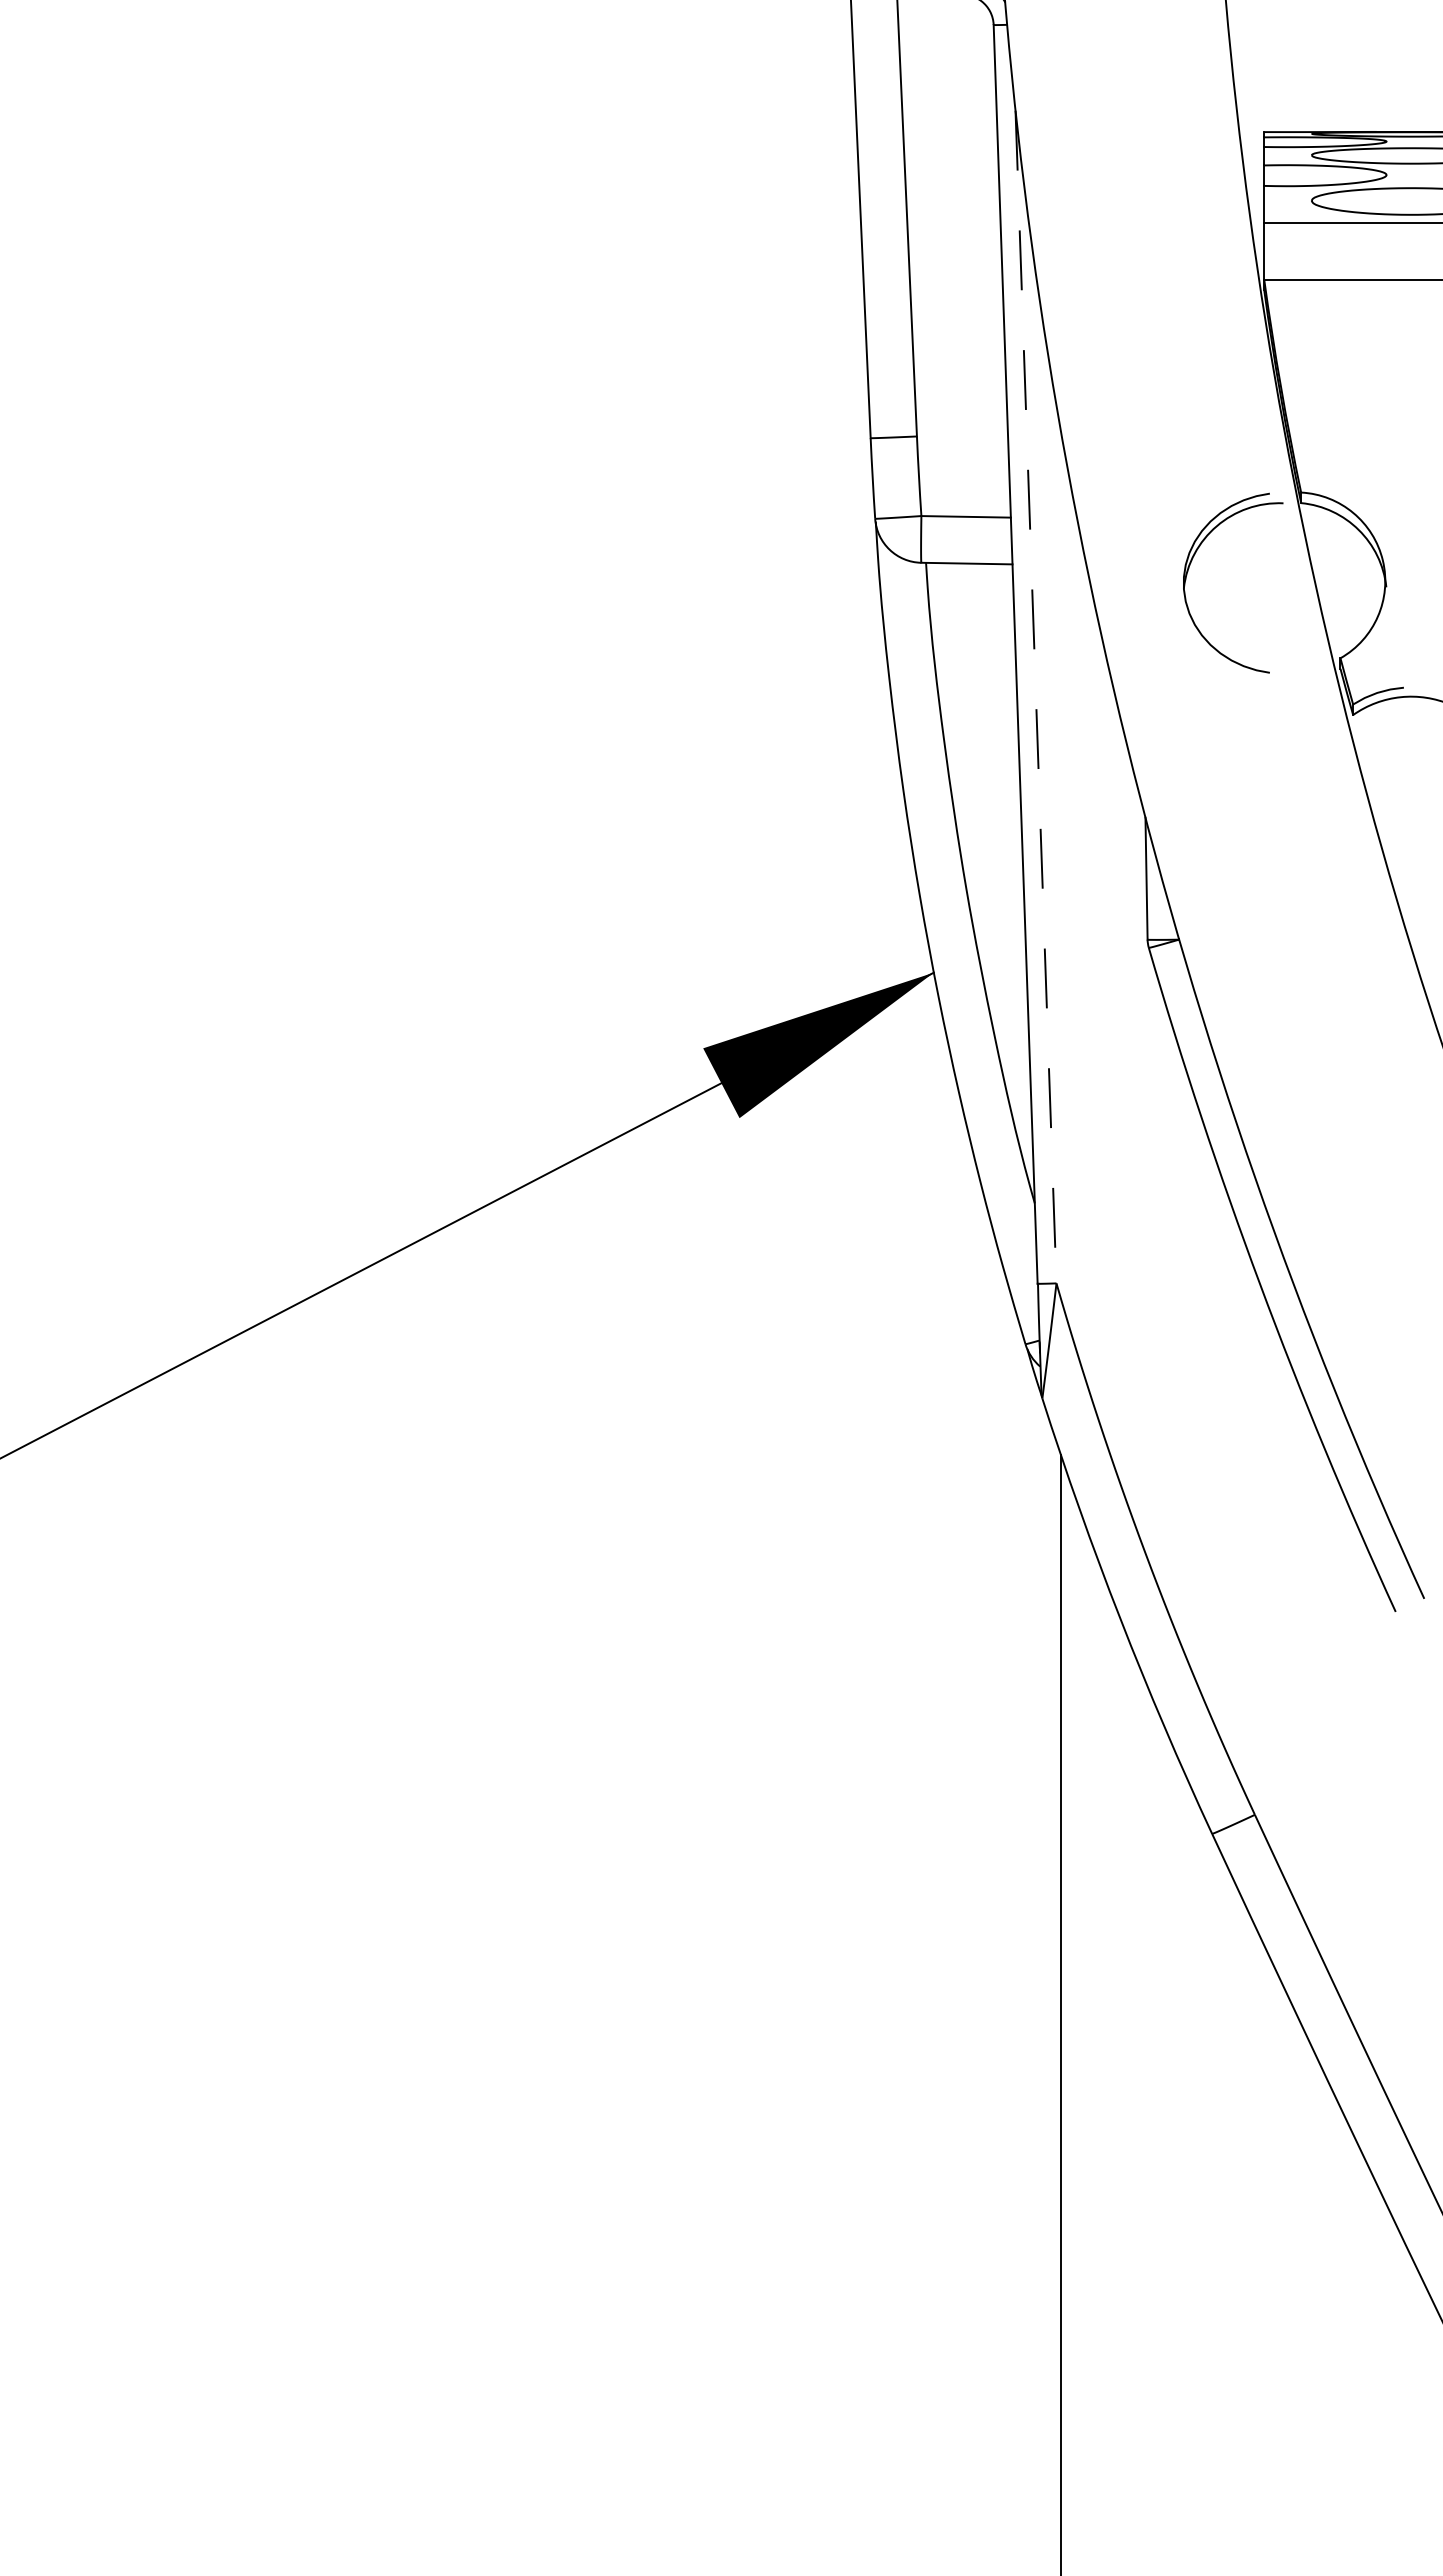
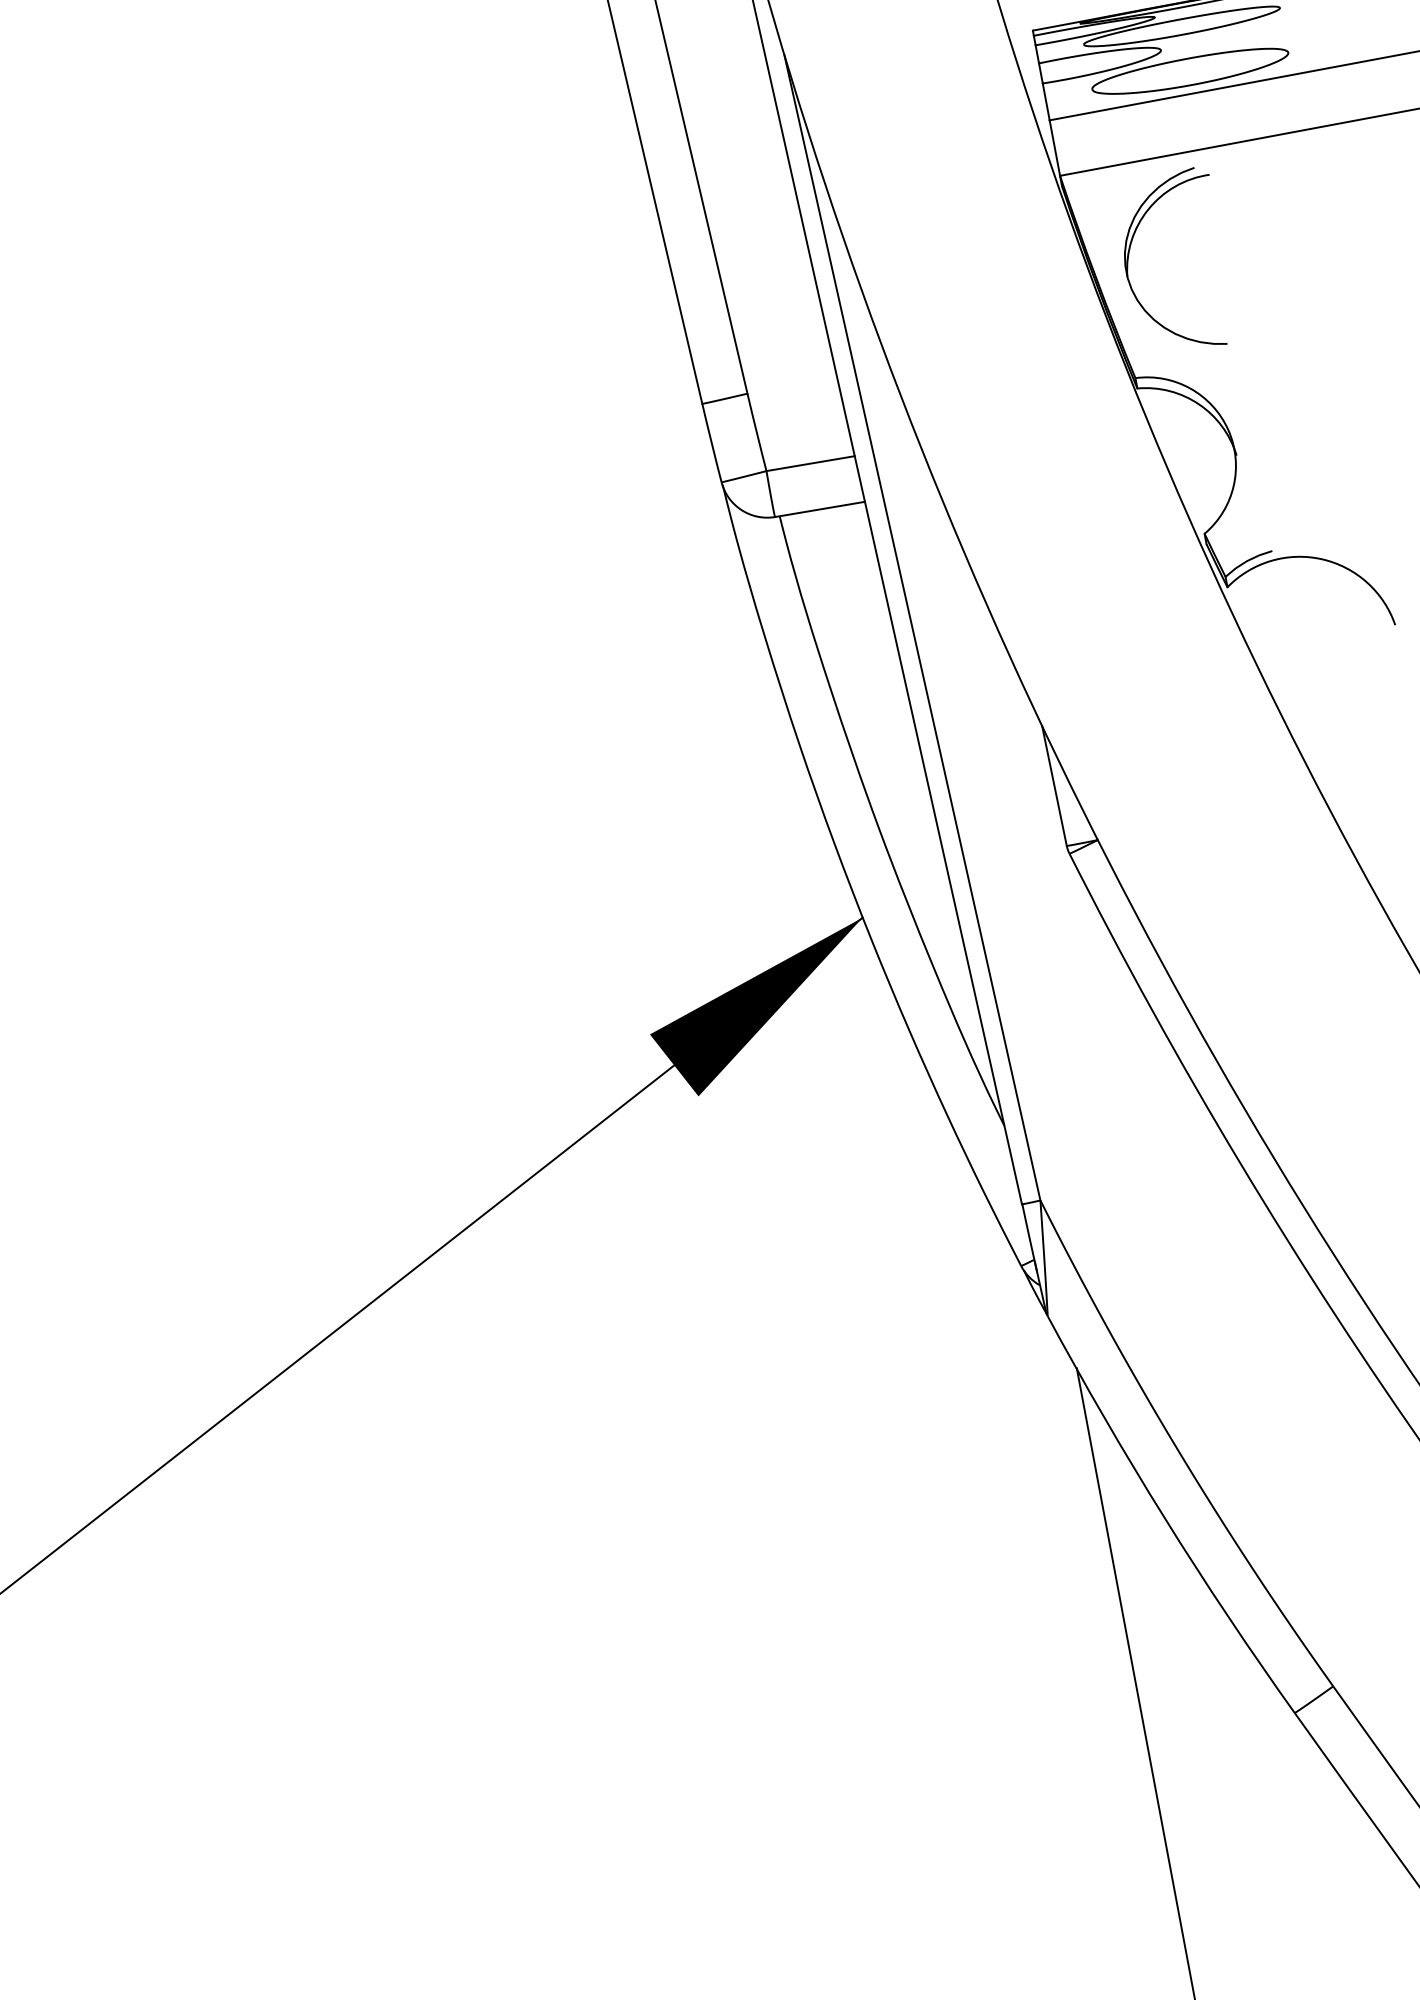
part: (1191, 563) -> (1130, 250), moved
line: (1036, 697) -> (913, 628), dashed -> solid

